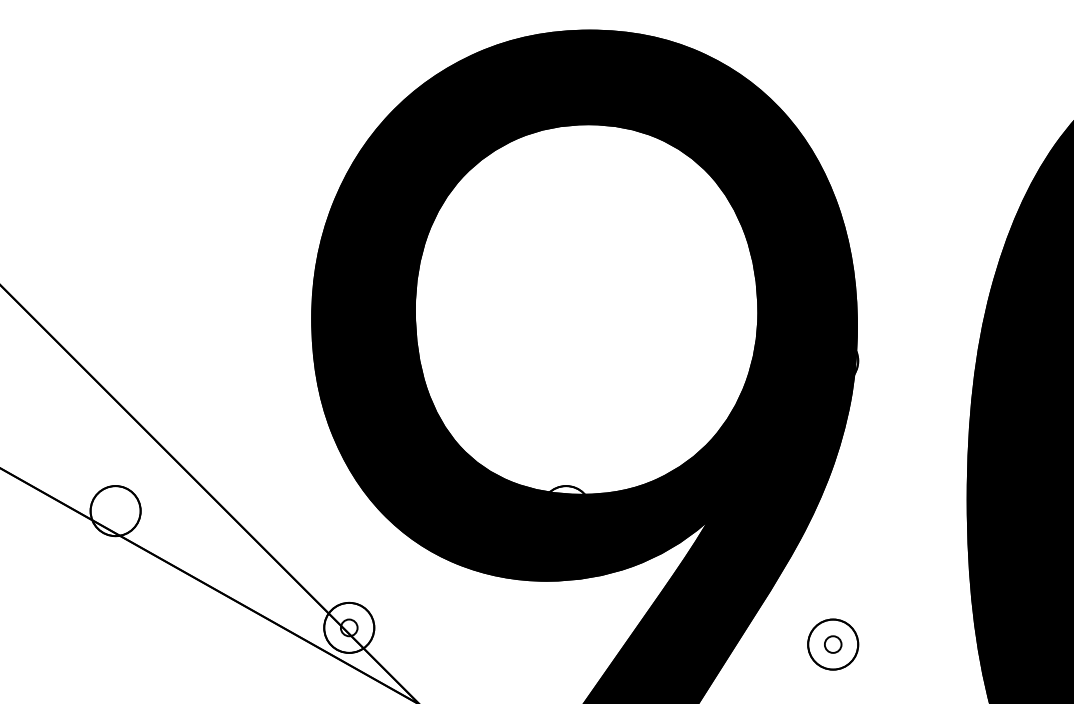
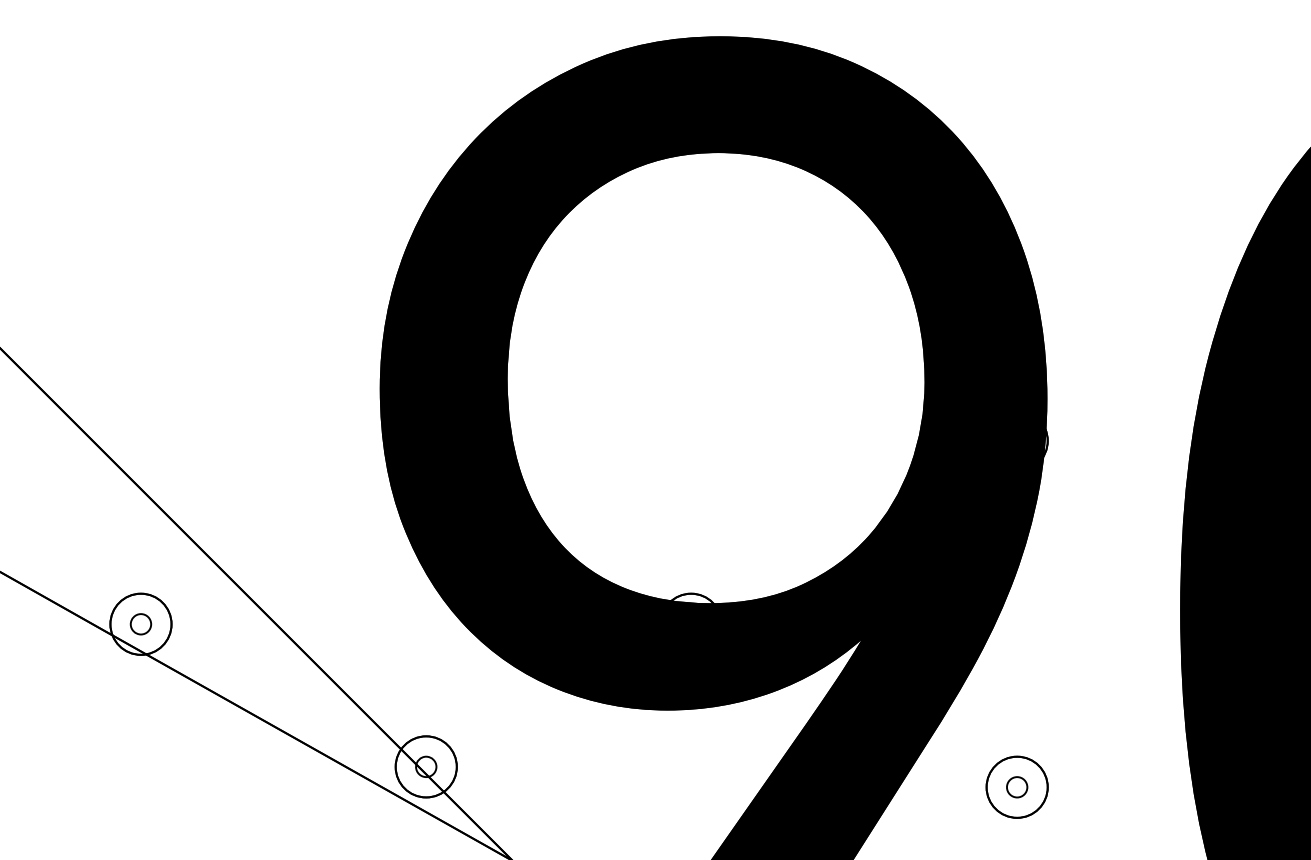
part: (115, 510) -> (140, 623), added

